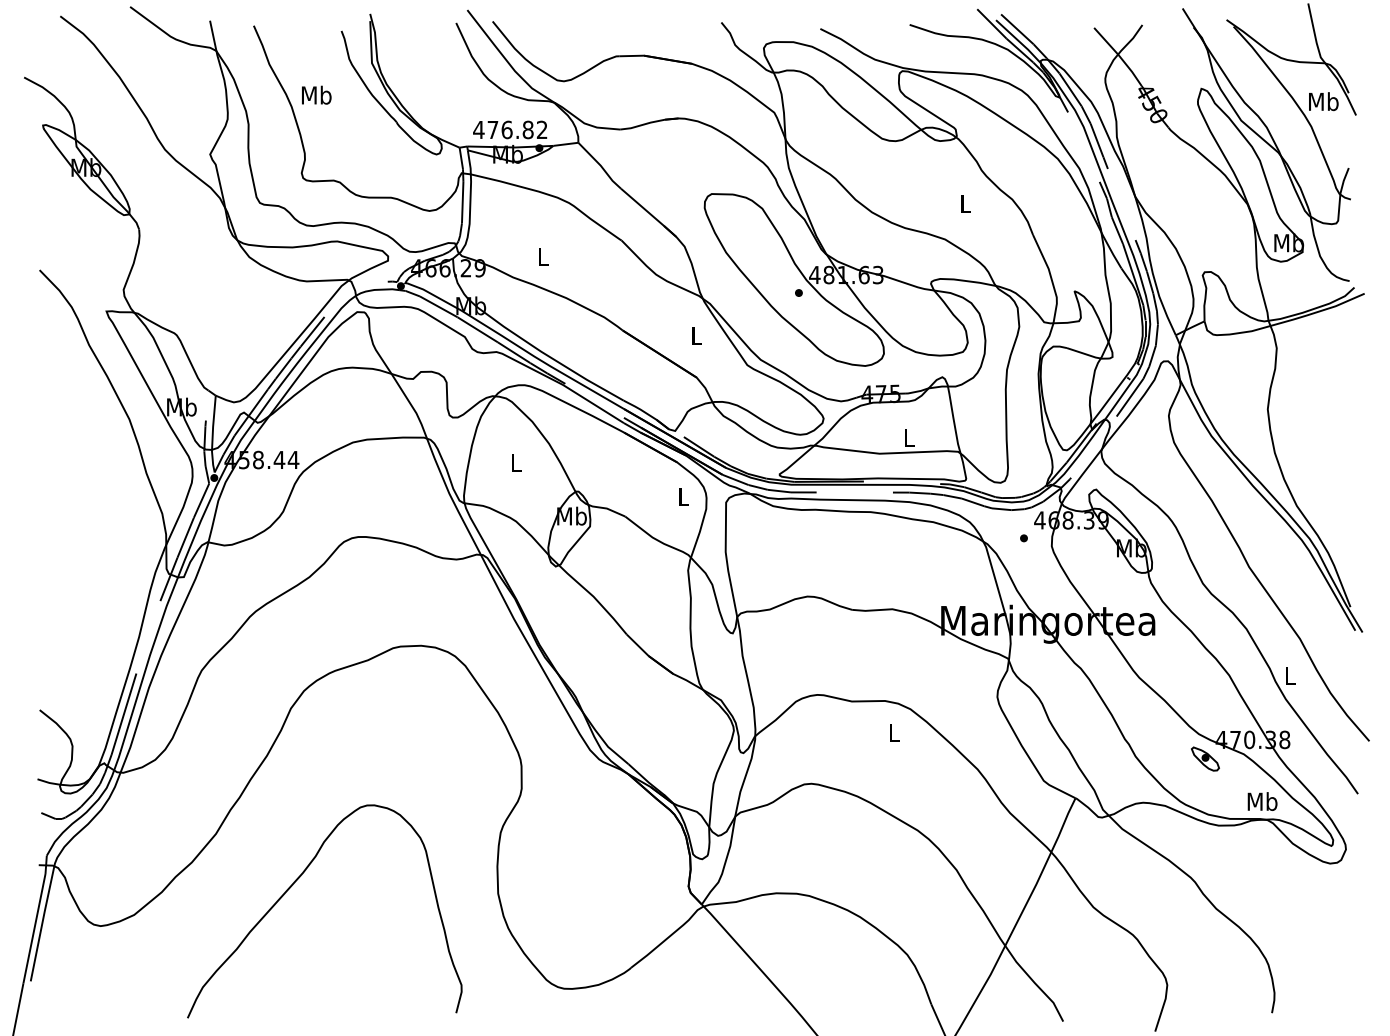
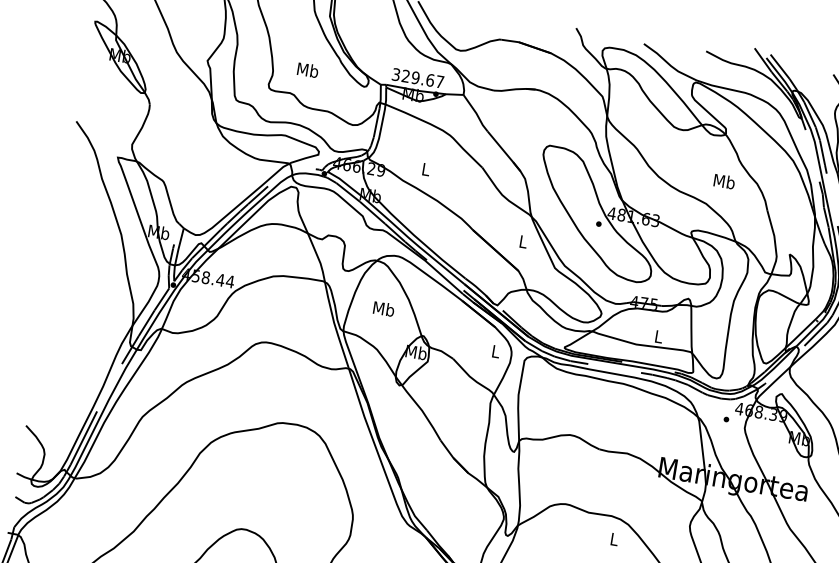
text: (316, 94) -> (307, 69), moved
text: (510, 129) -> (418, 77), 476.82 -> 329.67
text: (965, 203) -> (724, 181), L -> Mb
text: (516, 462) -> (384, 308), L -> Mb

